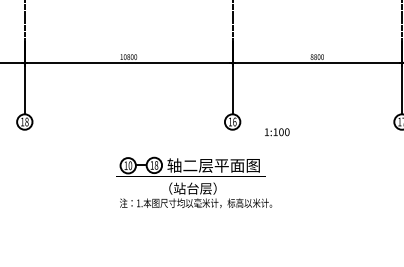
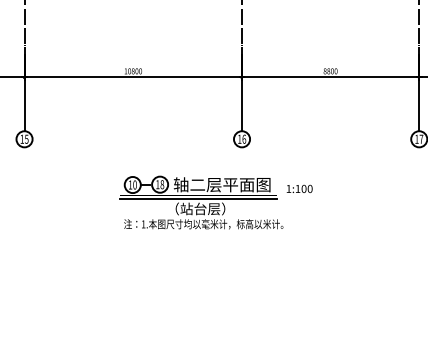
text: (26, 121) -> (26, 138), 18 -> 15
text: (277, 131) -> (299, 188), moved
line: (191, 179) -> (198, 199), added

